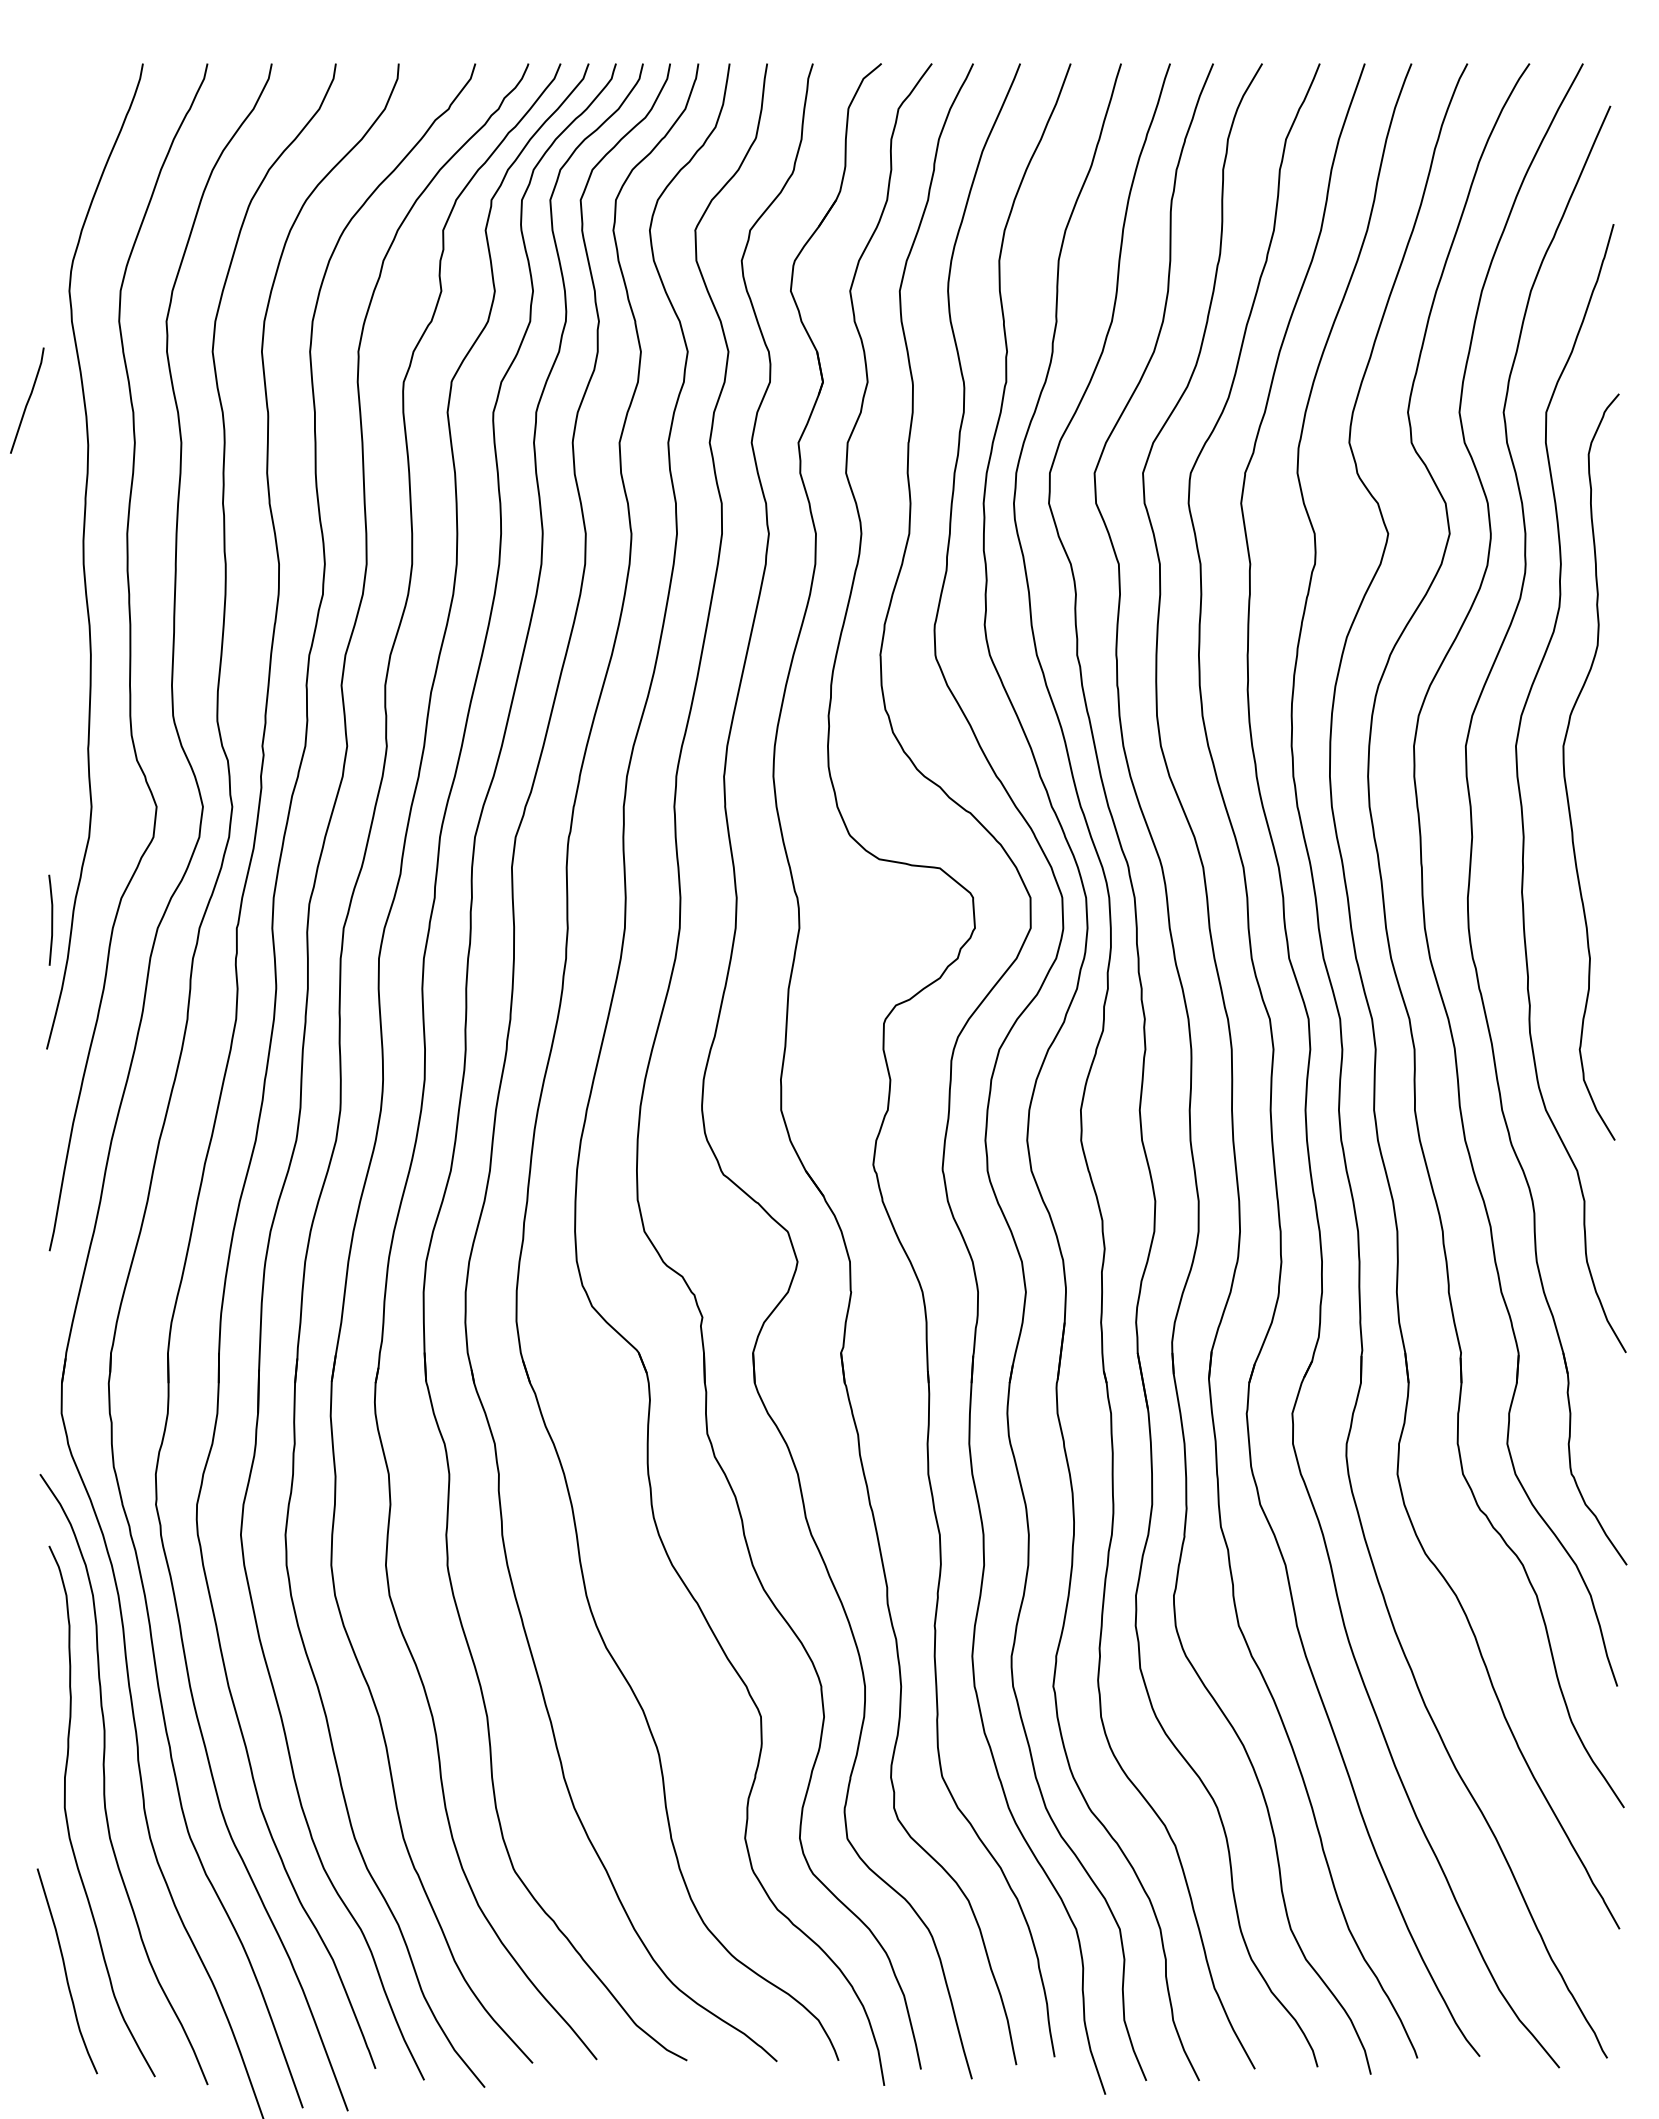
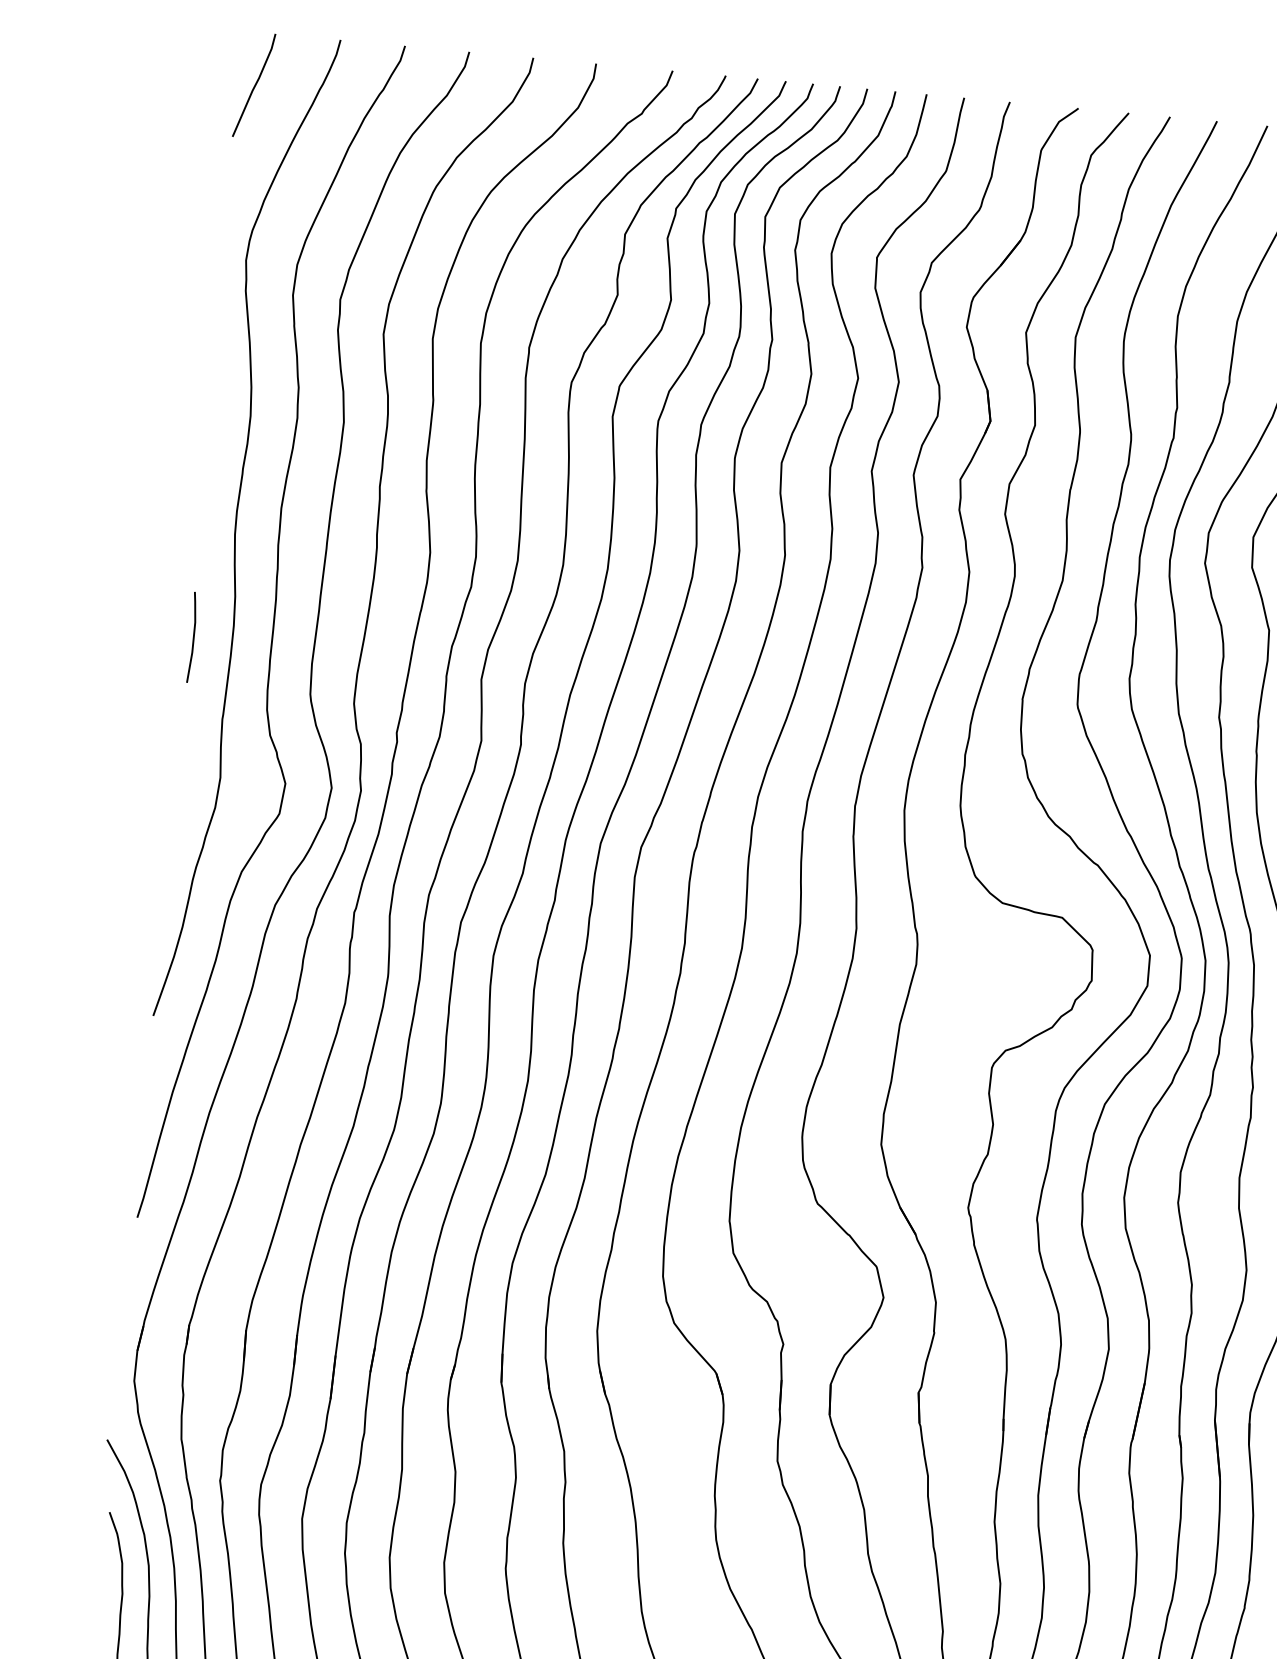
line: (27, 400) -> (254, 85), moved
line: (51, 919) -> (193, 636), moved

